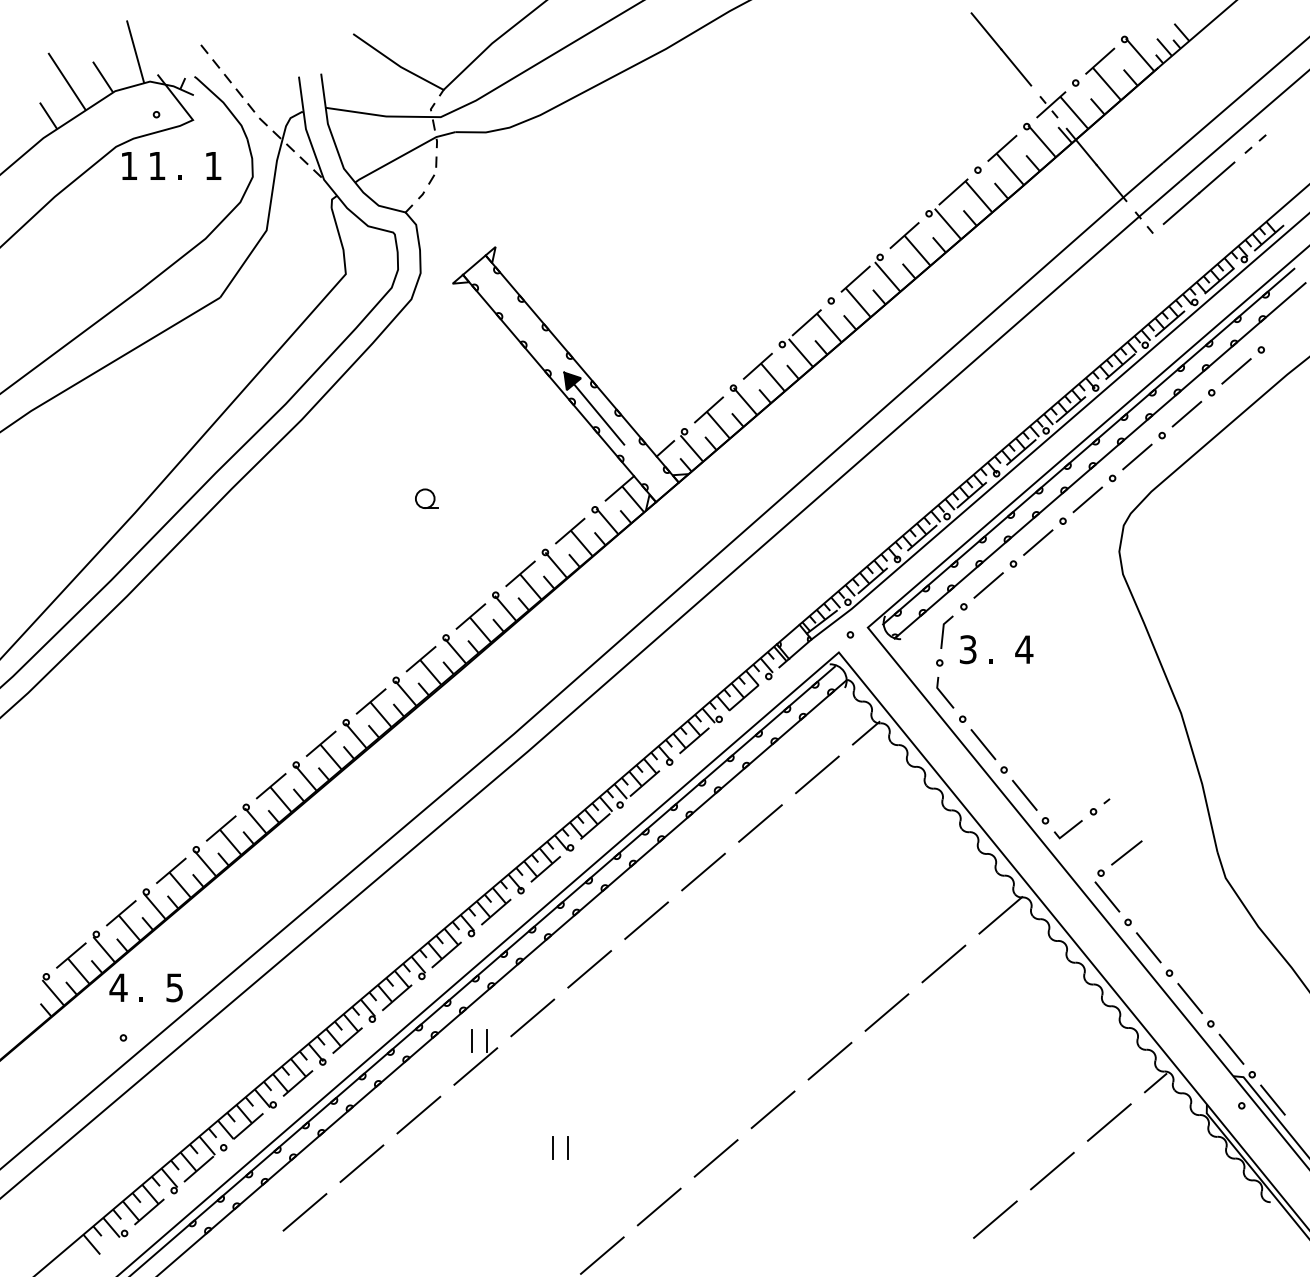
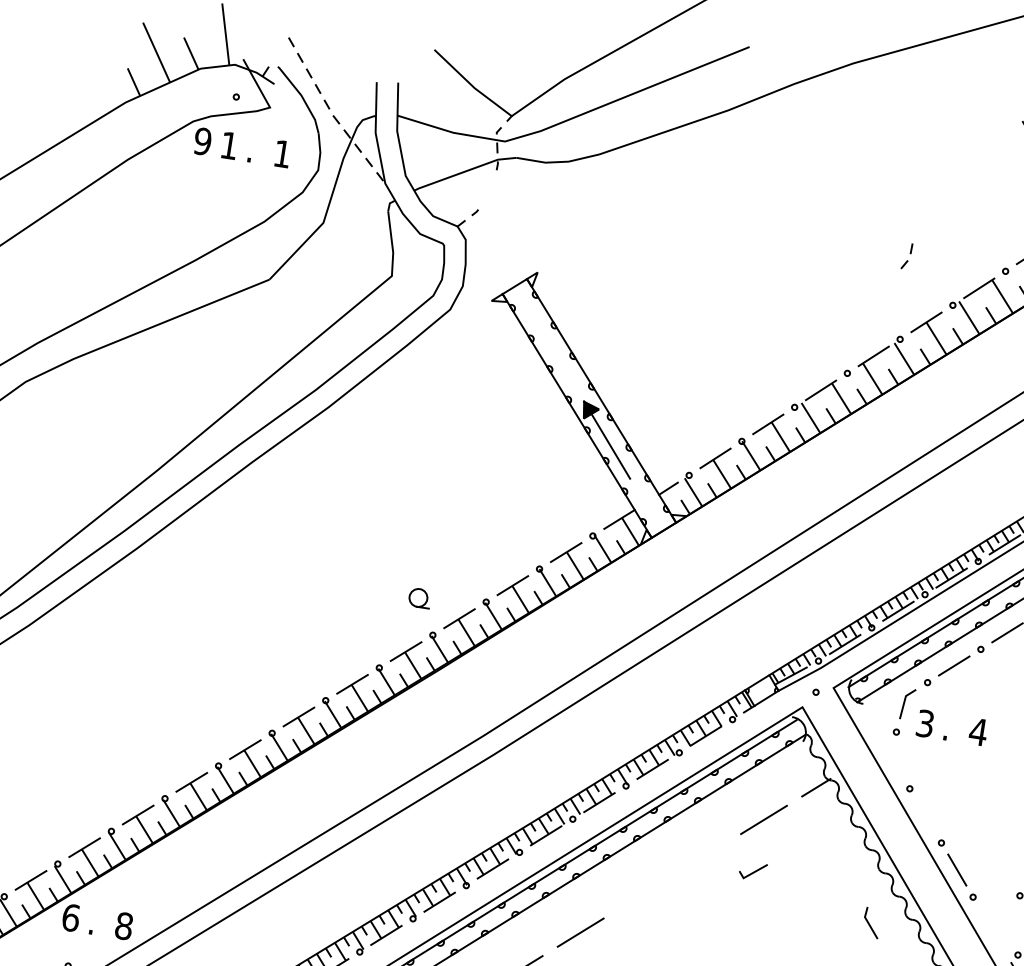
text: (128, 165) -> (202, 140), 1 -> 9
part: (432, 170) -> (906, 256), moved
part: (426, 498) -> (419, 597), moved
line: (943, 694) -> (869, 924), moved
line: (983, 744) -> (925, 815), removed
line: (760, 823) -> (702, 857), removed
line: (1068, 830) -> (753, 872), moved
line: (703, 871) -> (641, 894), removed
text: (118, 987) -> (70, 917), 4 -> 6
text: (174, 987) -> (123, 925), 5 -> 8

